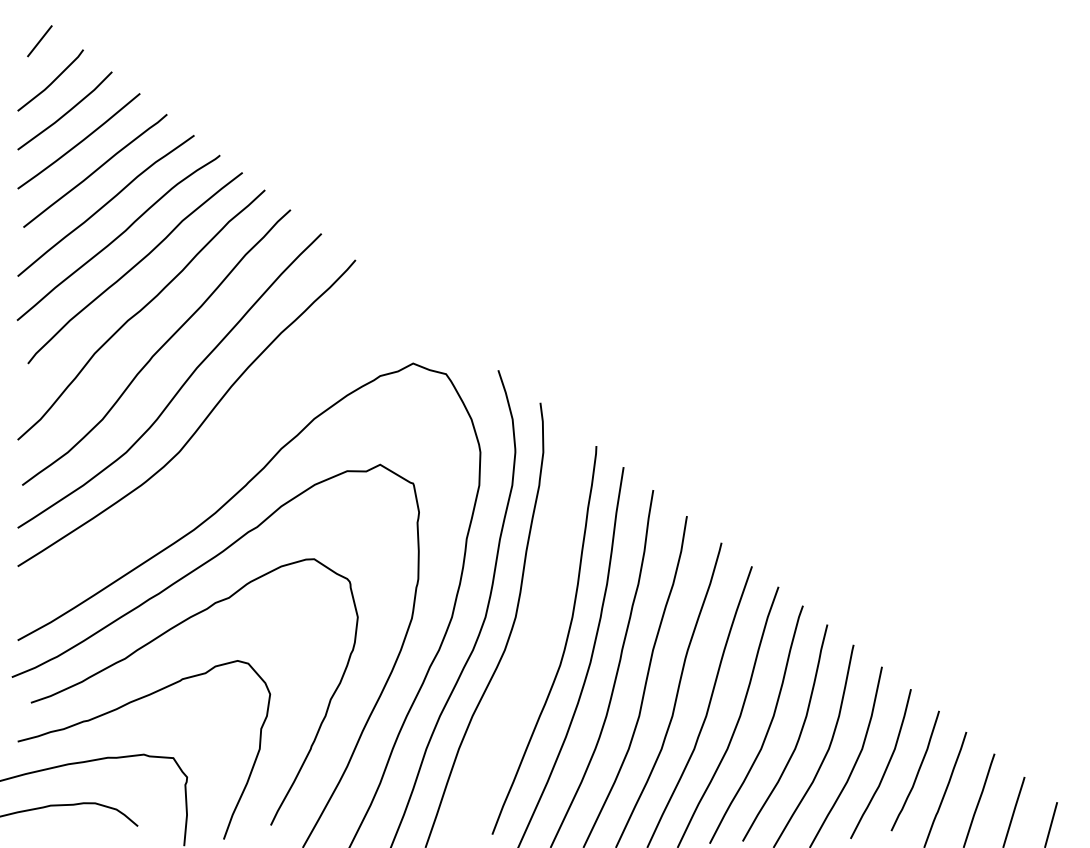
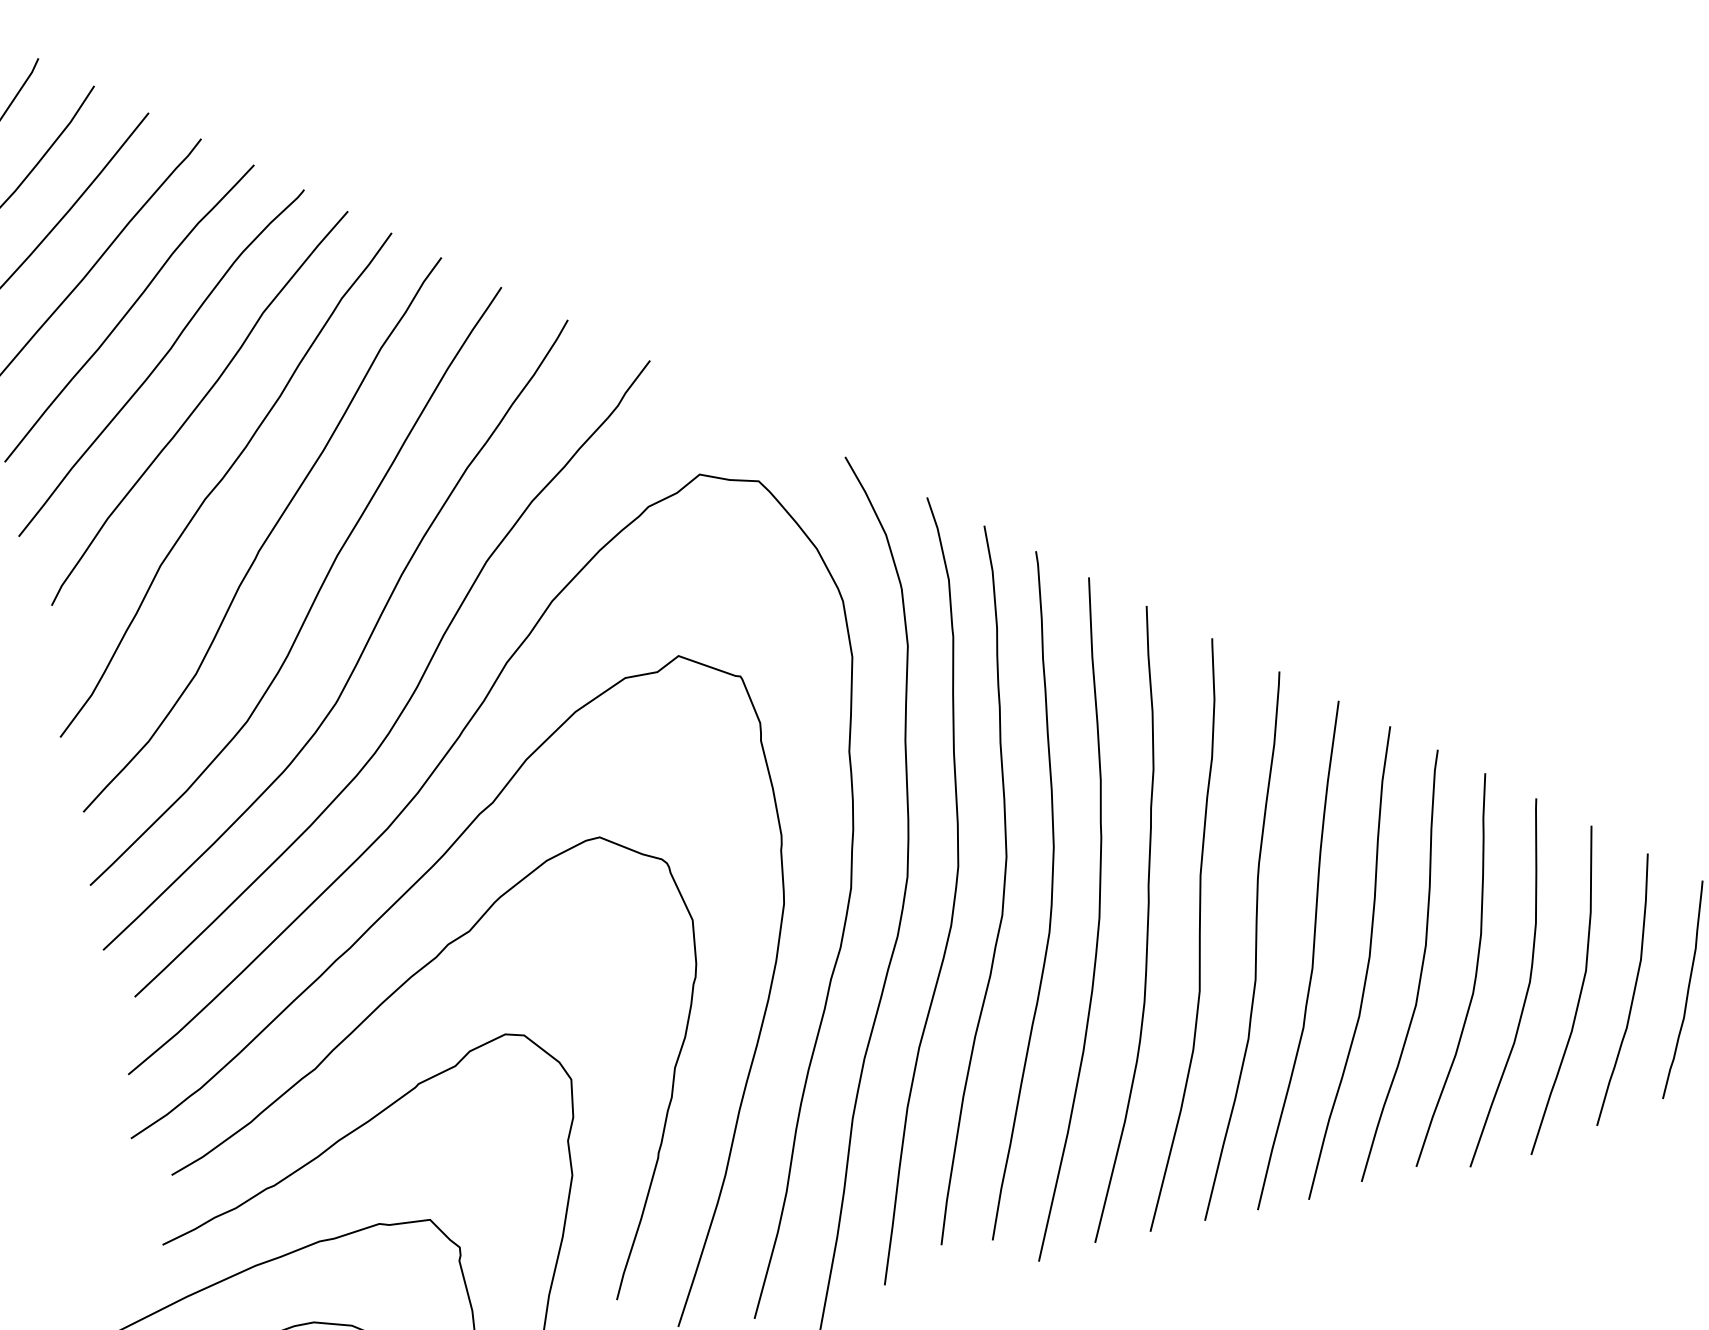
curve: (225, 452) -> (414, 687), added
curve: (538, 634) -> (1002, 887), added

